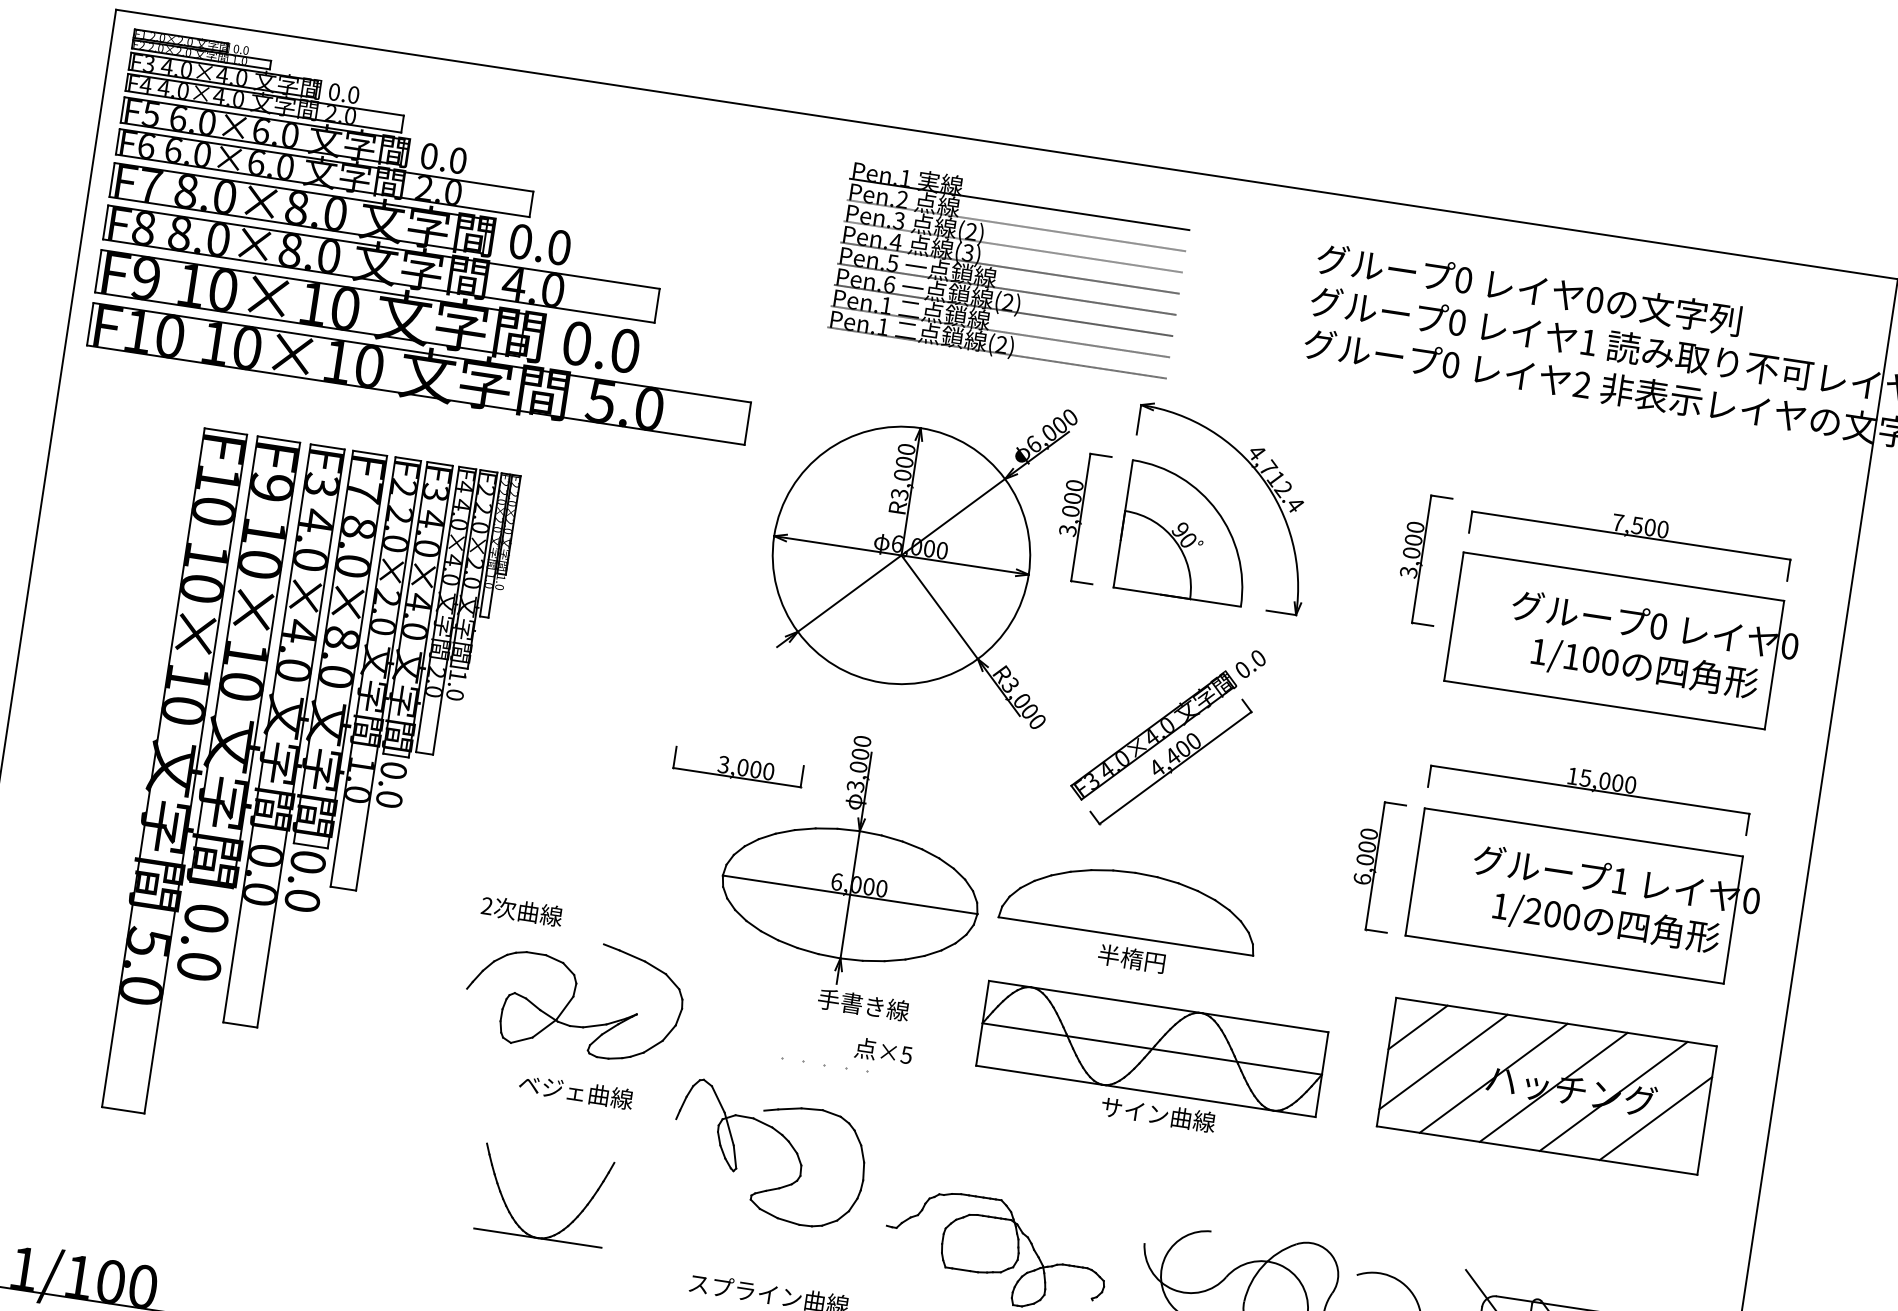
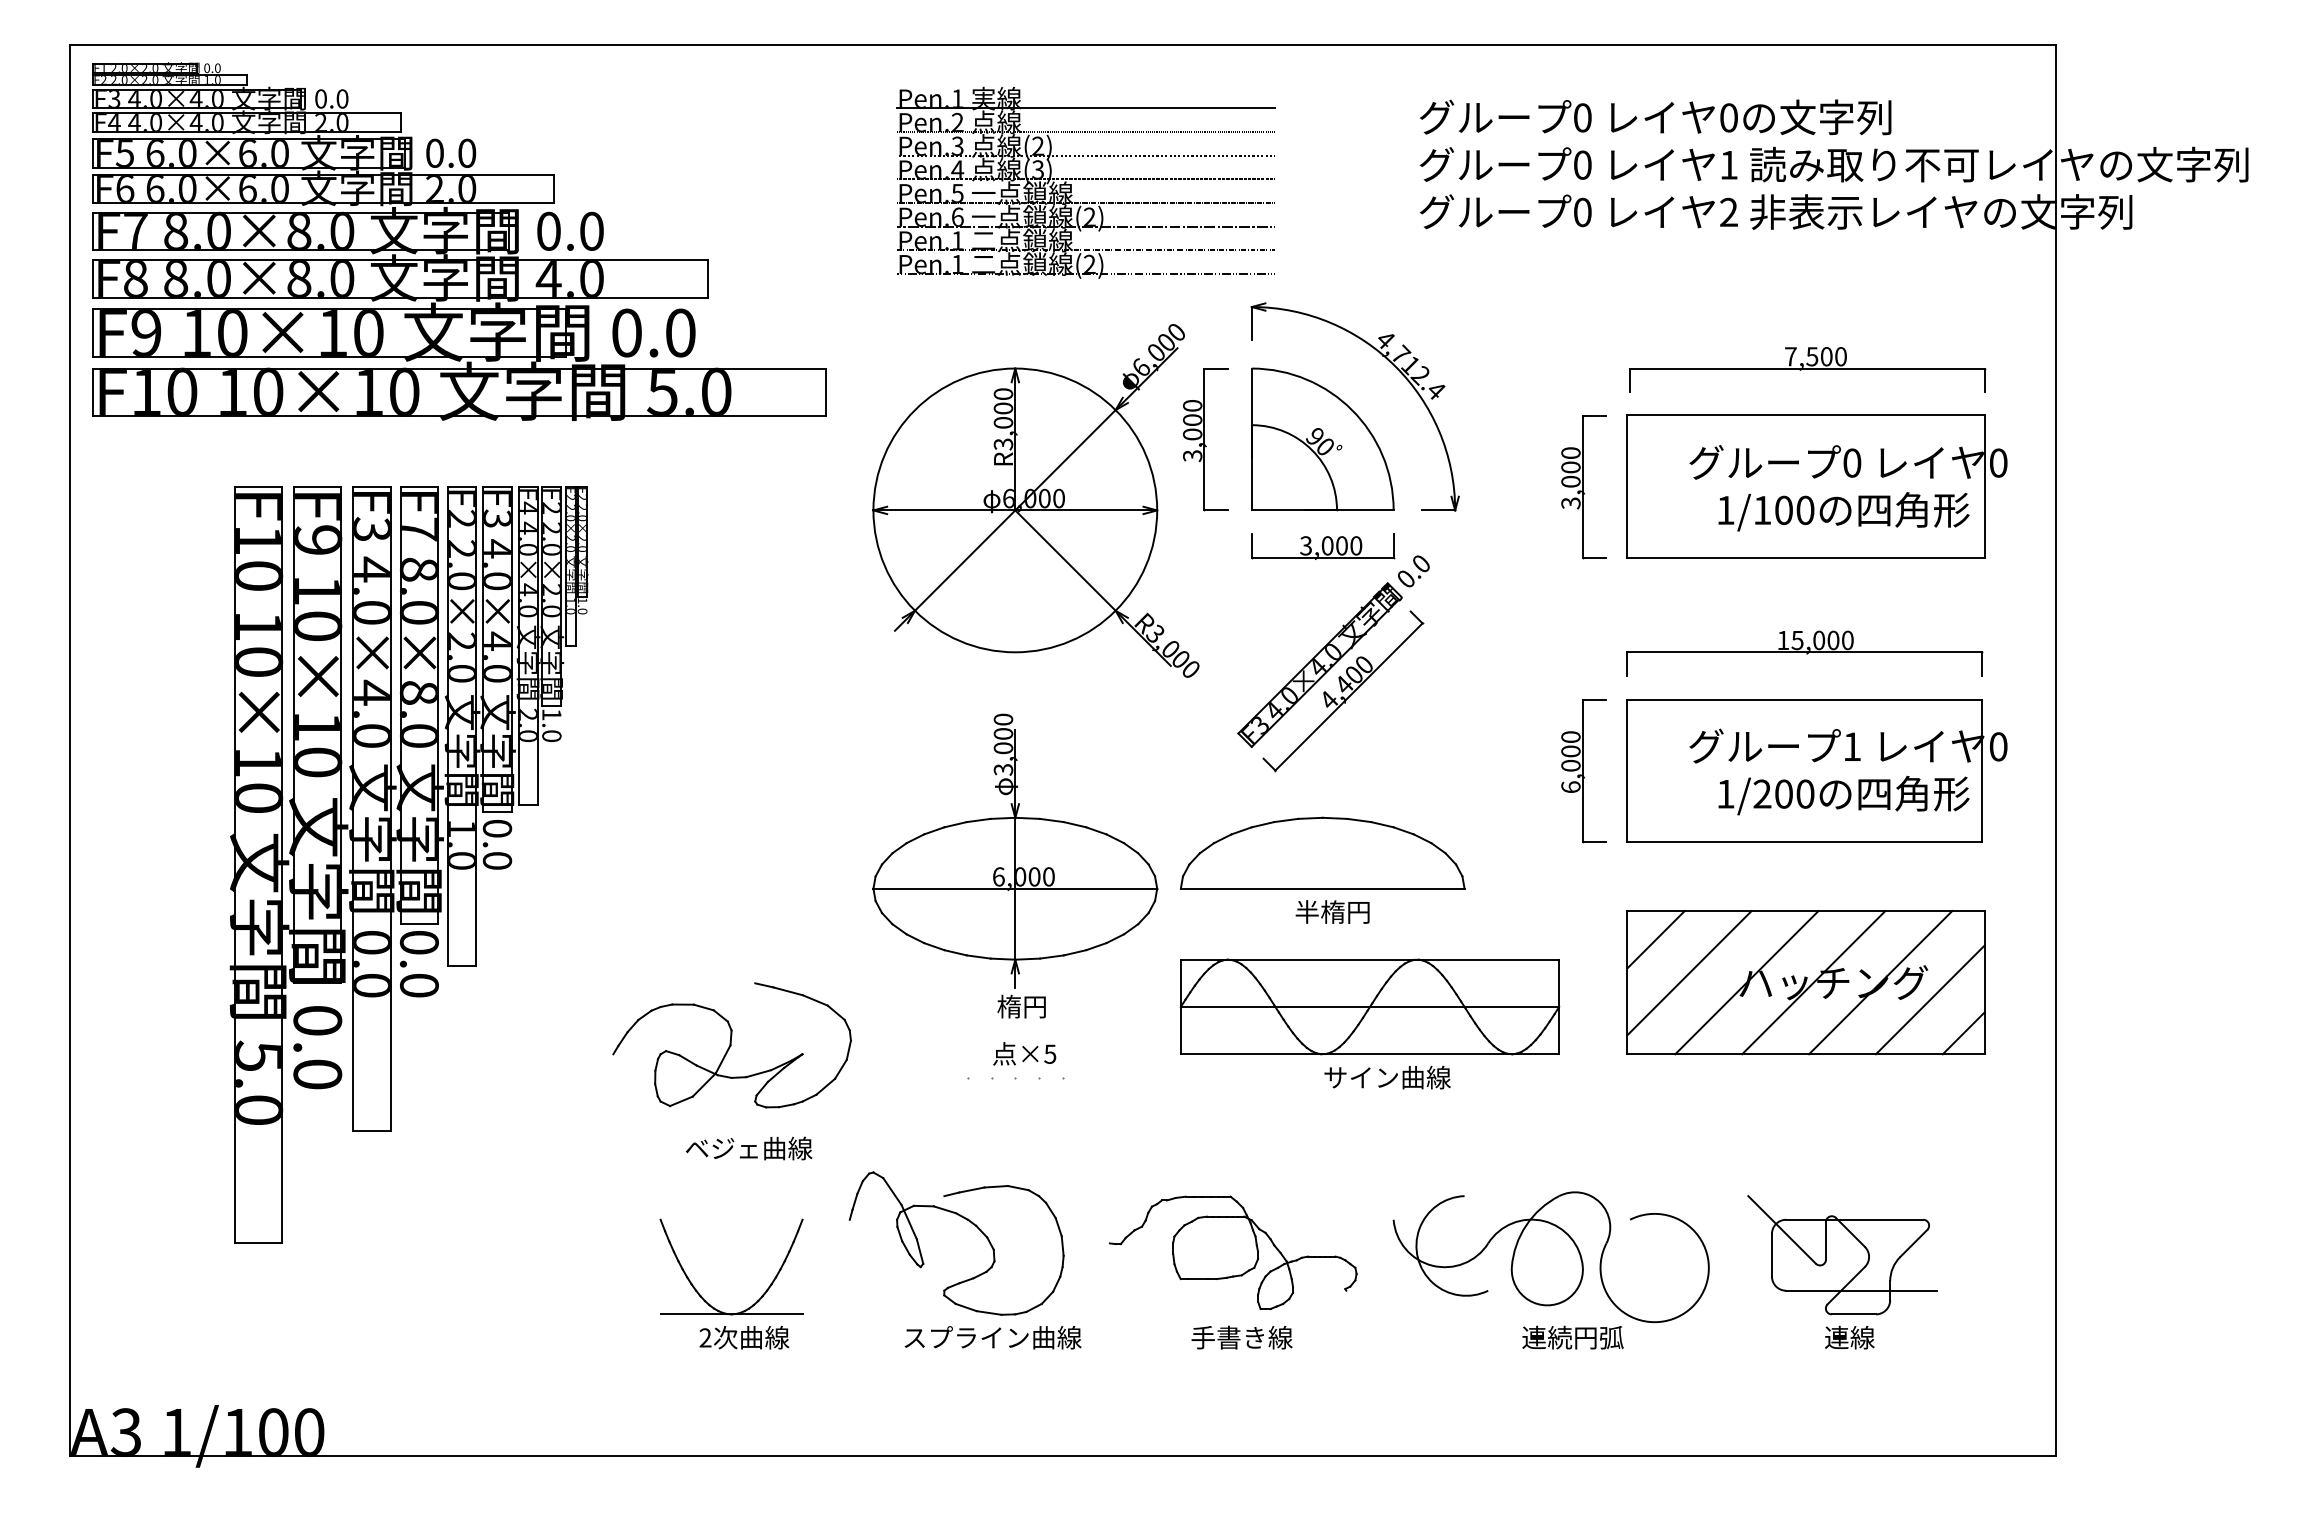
part: (1422, 559) -> (1583, 487), moved
part: (739, 767) -> (1323, 546), moved
text: (522, 911) -> (744, 1337), moved
text: (863, 1004) -> (1047, 1006), 手書き線 -> 楕円
text: (883, 1051) -> (1024, 1053), moved
part: (783, 1137) -> (969, 1222), moved
line: (1681, 1153) -> (1963, 1033), added

